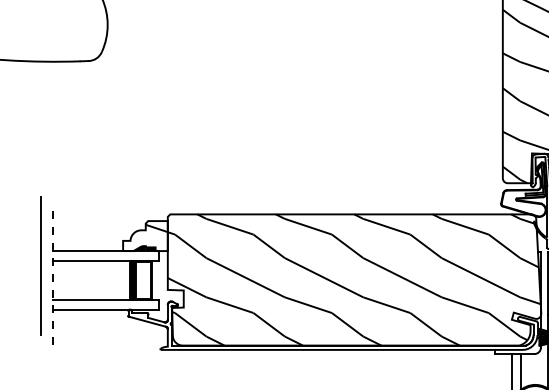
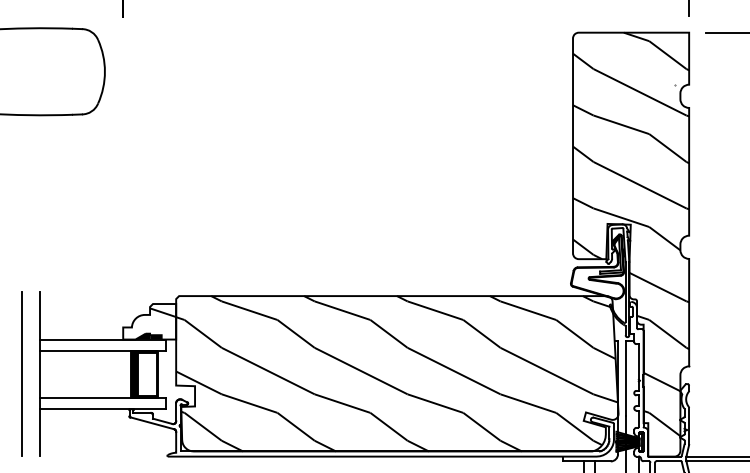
line: (39, 265) -> (21, 373), moved
line: (52, 280) -> (39, 374), dashed -> solid

